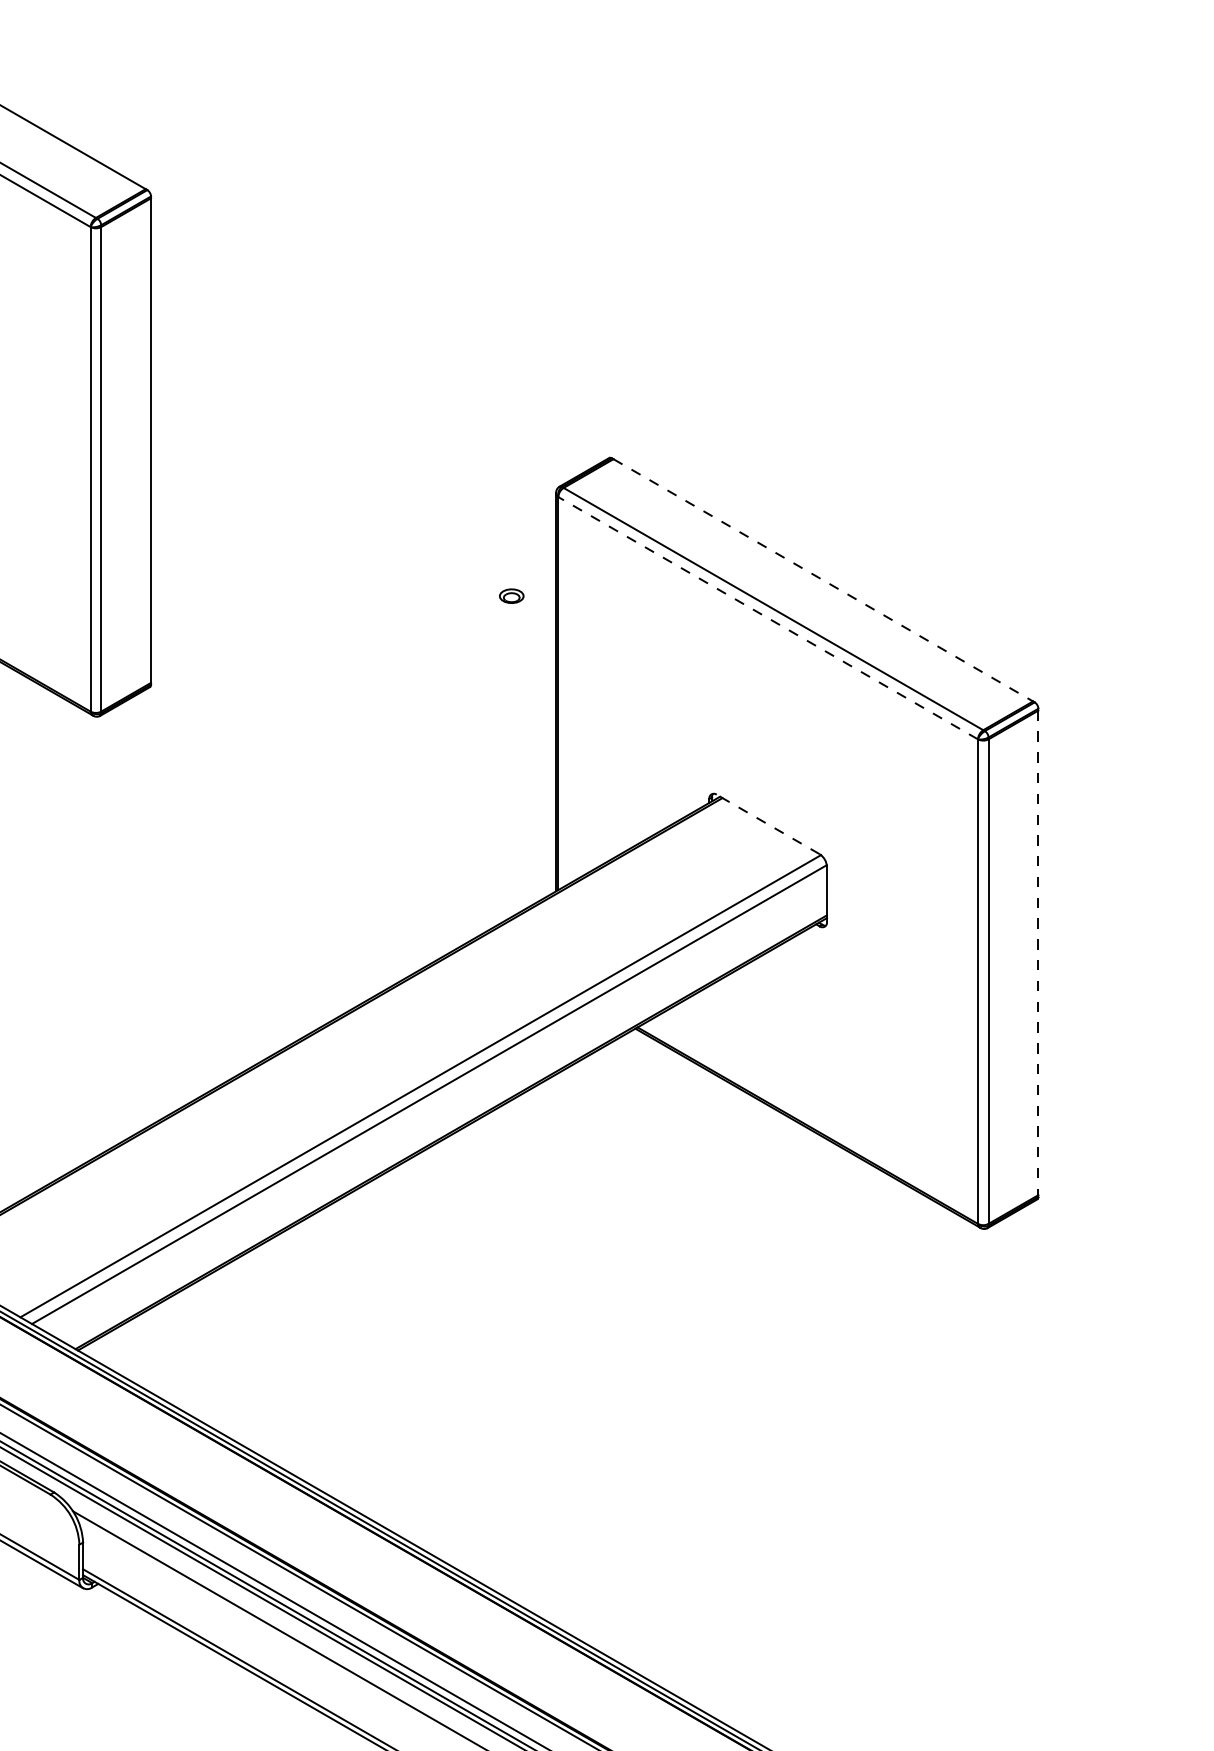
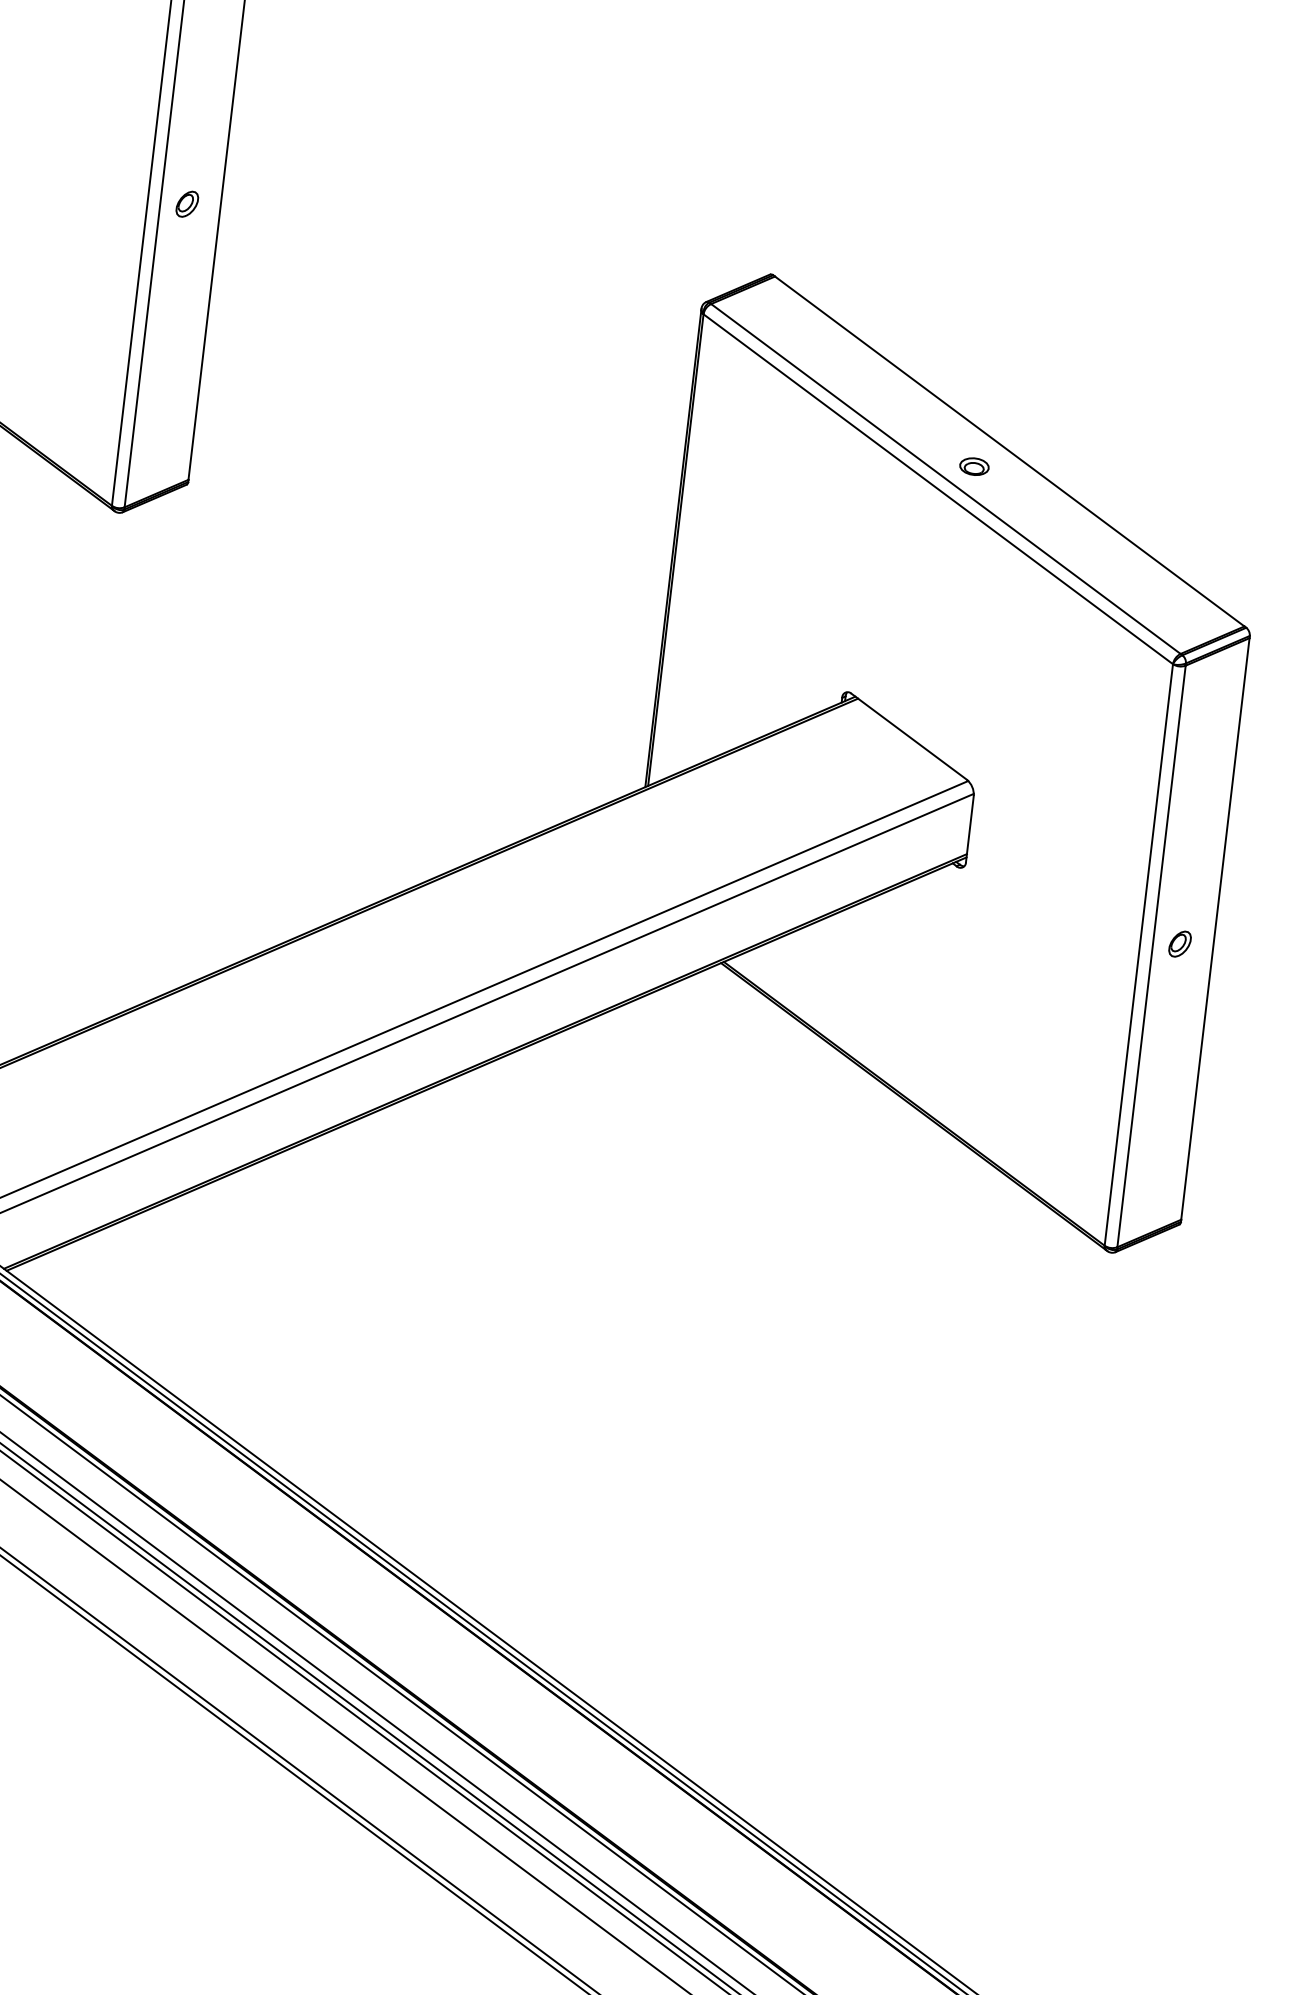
part: (123, 456) -> (187, 204), added
line: (823, 580) -> (1009, 451), dashed -> solid
part: (511, 595) -> (974, 465), moved
line: (767, 617) -> (937, 488), dashed -> solid
line: (767, 824) -> (908, 736), dashed -> solid
line: (1038, 953) -> (1215, 929), dashed -> solid
part: (1010, 968) -> (1179, 943), added

